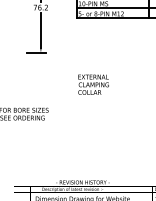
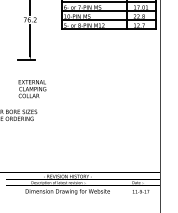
text: (93, 85) -> (32, 89), moved

